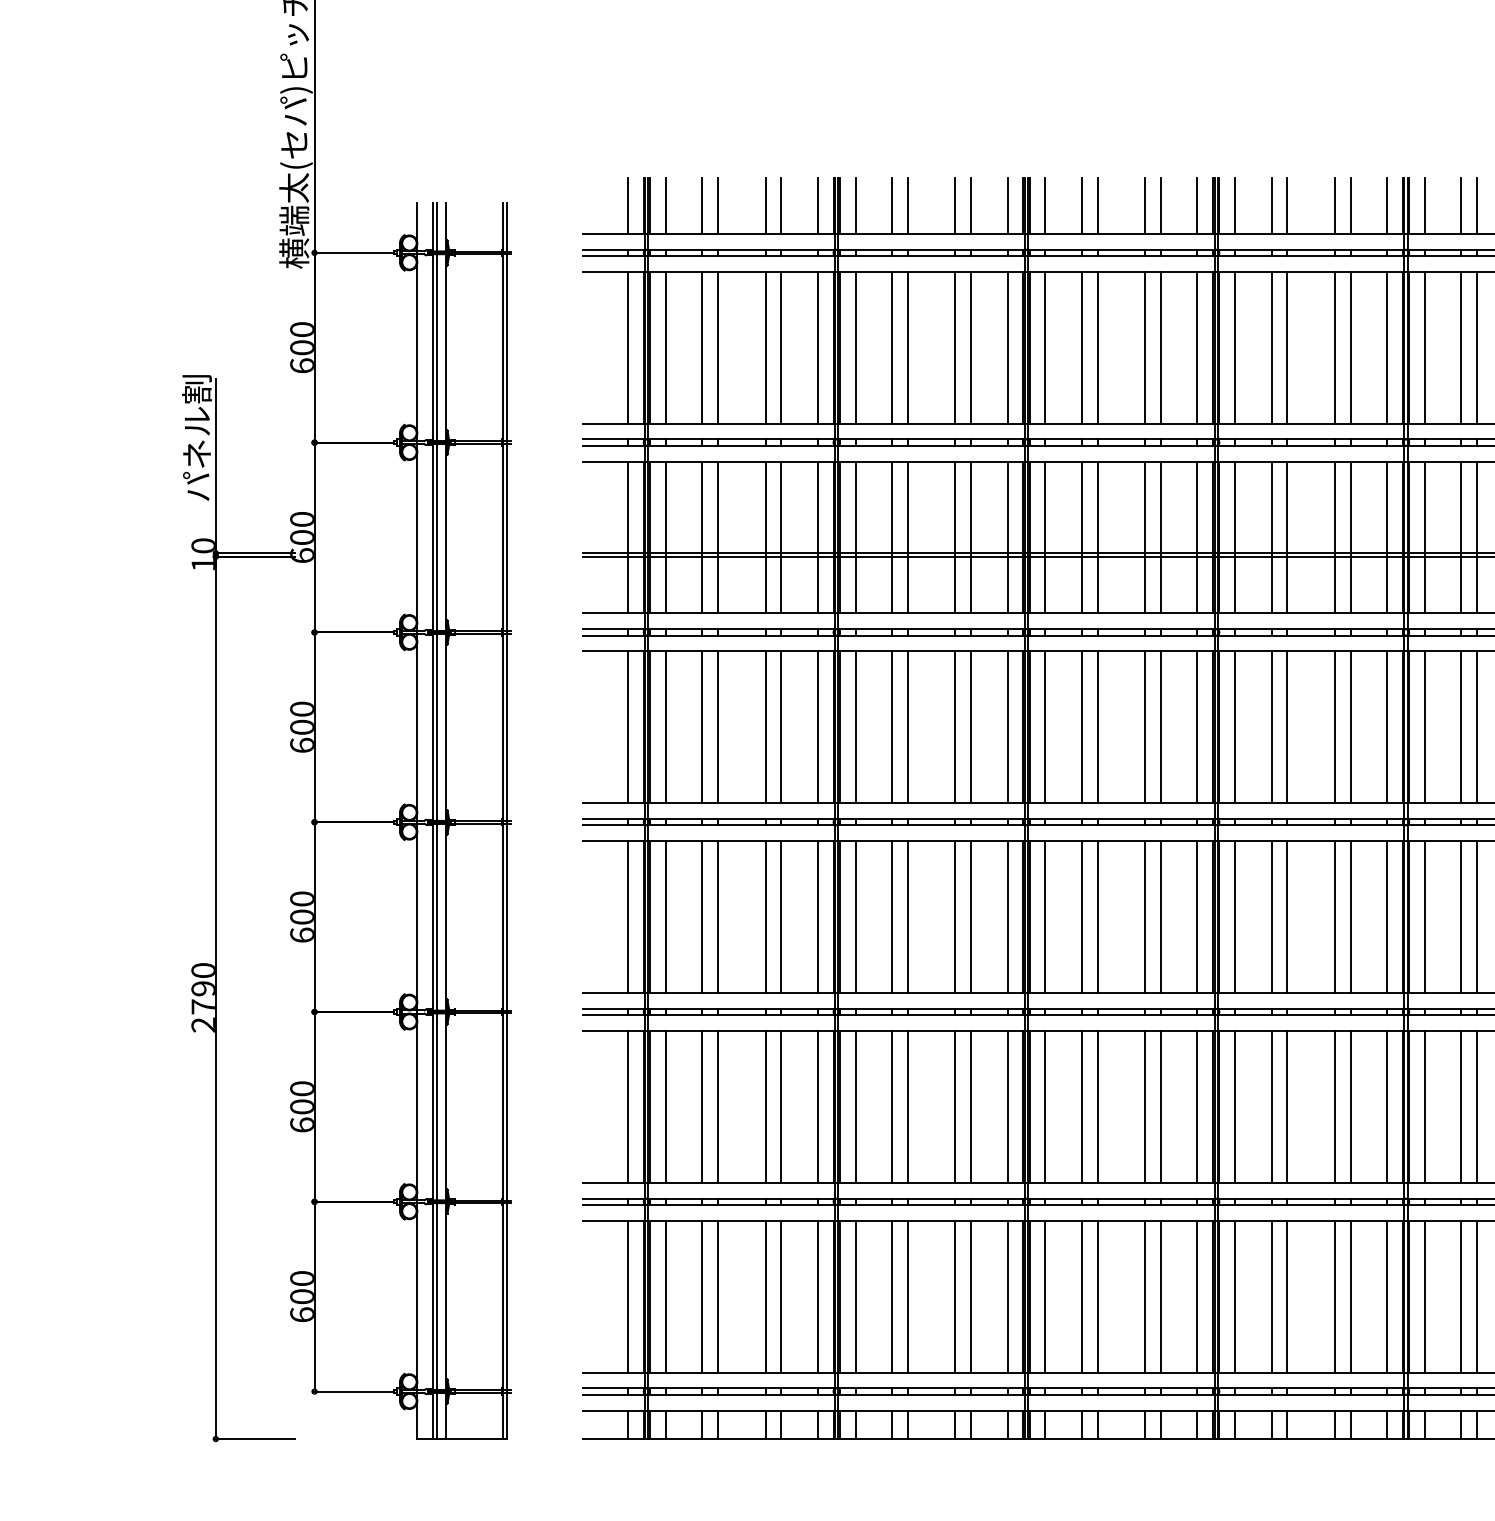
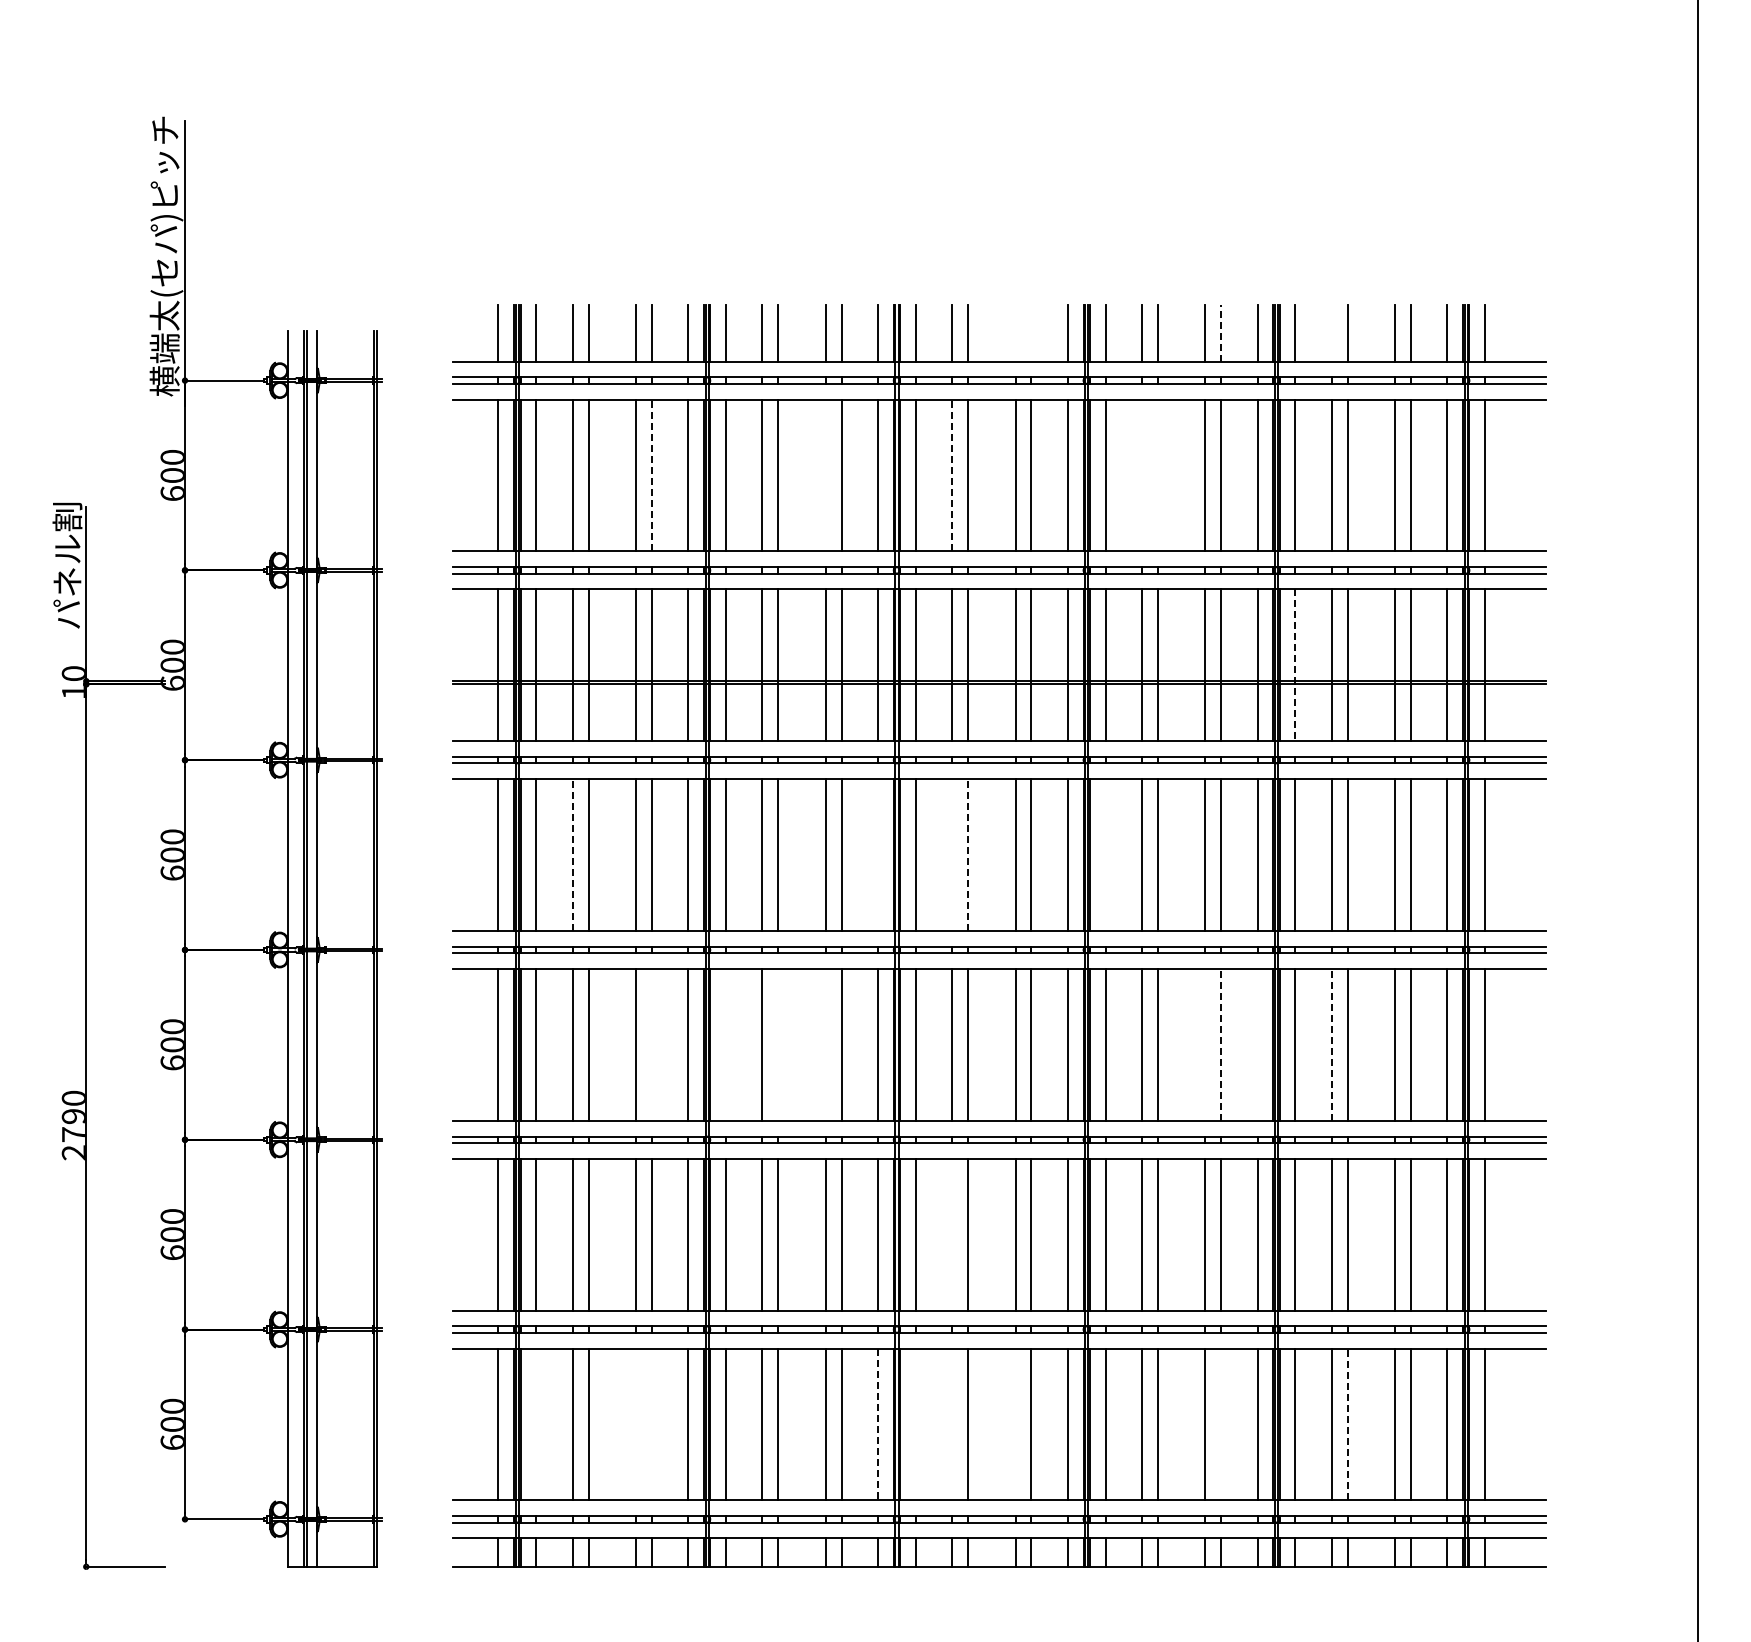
line: (1351, 204) -> (1221, 332), solid -> dashed
line: (1145, 205) -> (1015, 333), removed
line: (1161, 205) -> (1031, 333), removed
line: (1461, 205) -> (1331, 333), removed
line: (781, 347) -> (651, 475), solid -> dashed
line: (955, 347) -> (825, 475), removed
line: (1082, 347) -> (952, 475), solid -> dashed
line: (1272, 347) -> (1142, 475), removed
line: (1287, 347) -> (1157, 475), removed
line: (1425, 537) -> (1295, 665), solid -> dashed
line: (702, 727) -> (572, 855), solid -> dashed
line: (1007, 727) -> (877, 855), removed
line: (1082, 727) -> (952, 855), removed
line: (1098, 727) -> (968, 855), solid -> dashed
line: (1235, 727) -> (1105, 855), removed
line: (781, 916) -> (651, 1044), removed
line: (856, 916) -> (726, 1044), removed
line: (908, 916) -> (778, 1044), removed
line: (955, 916) -> (825, 1044), removed
line: (1335, 916) -> (1205, 1044), removed
line: (1351, 916) -> (1221, 1044), solid -> dashed
line: (1387, 916) -> (1257, 1044), removed
line: (1461, 916) -> (1331, 1044), solid -> dashed
line: (1082, 1106) -> (952, 1234), removed
line: (666, 1296) -> (536, 1424), removed
line: (765, 1296) -> (635, 1424), removed
line: (781, 1296) -> (651, 1424), removed
line: (1007, 1296) -> (877, 1424), solid -> dashed
line: (1045, 1296) -> (915, 1424), removed
line: (1082, 1296) -> (952, 1424), removed
line: (1145, 1296) -> (1015, 1424), removed
line: (1351, 1296) -> (1221, 1424), removed
line: (1477, 1296) -> (1347, 1424), solid -> dashed

